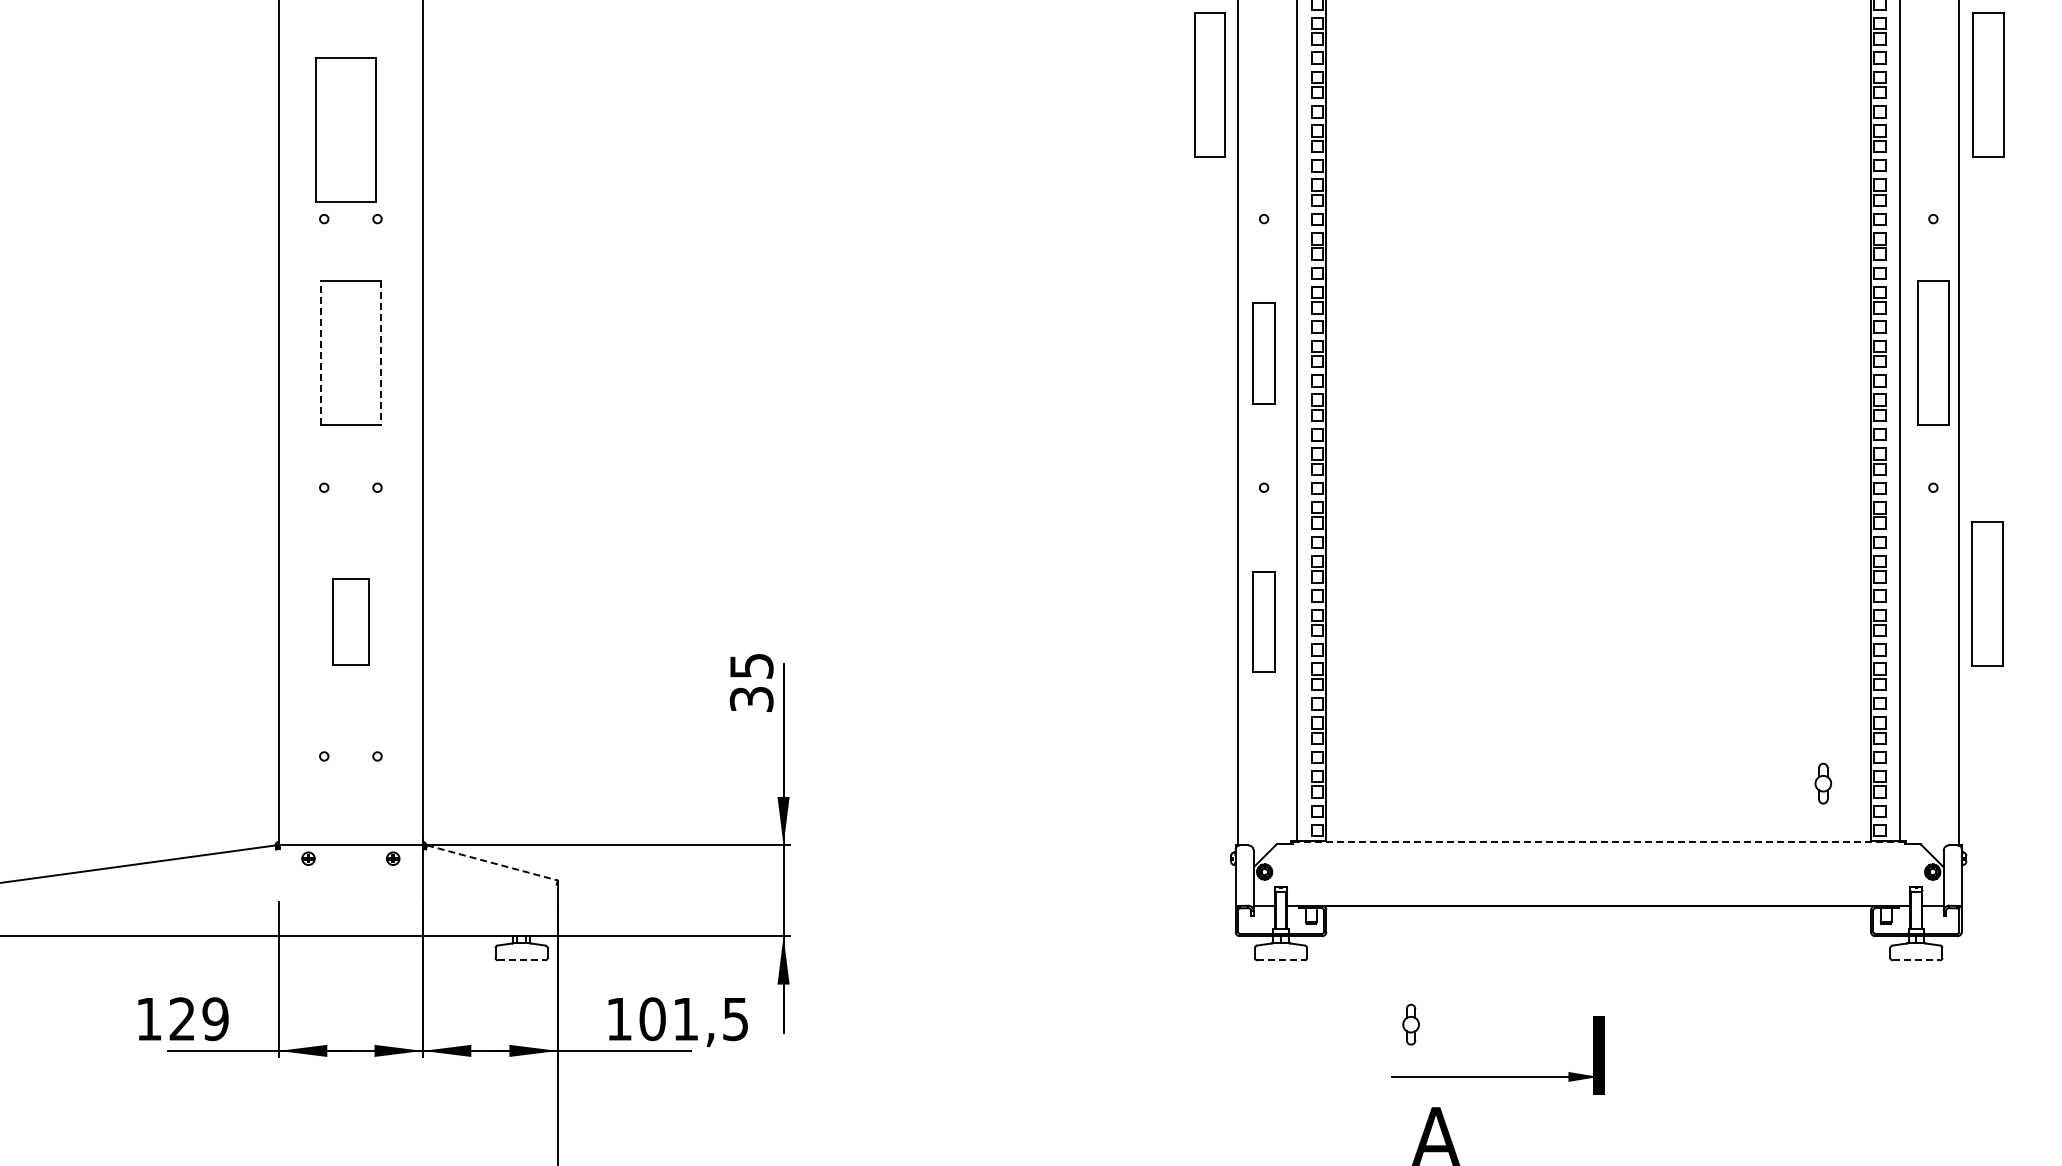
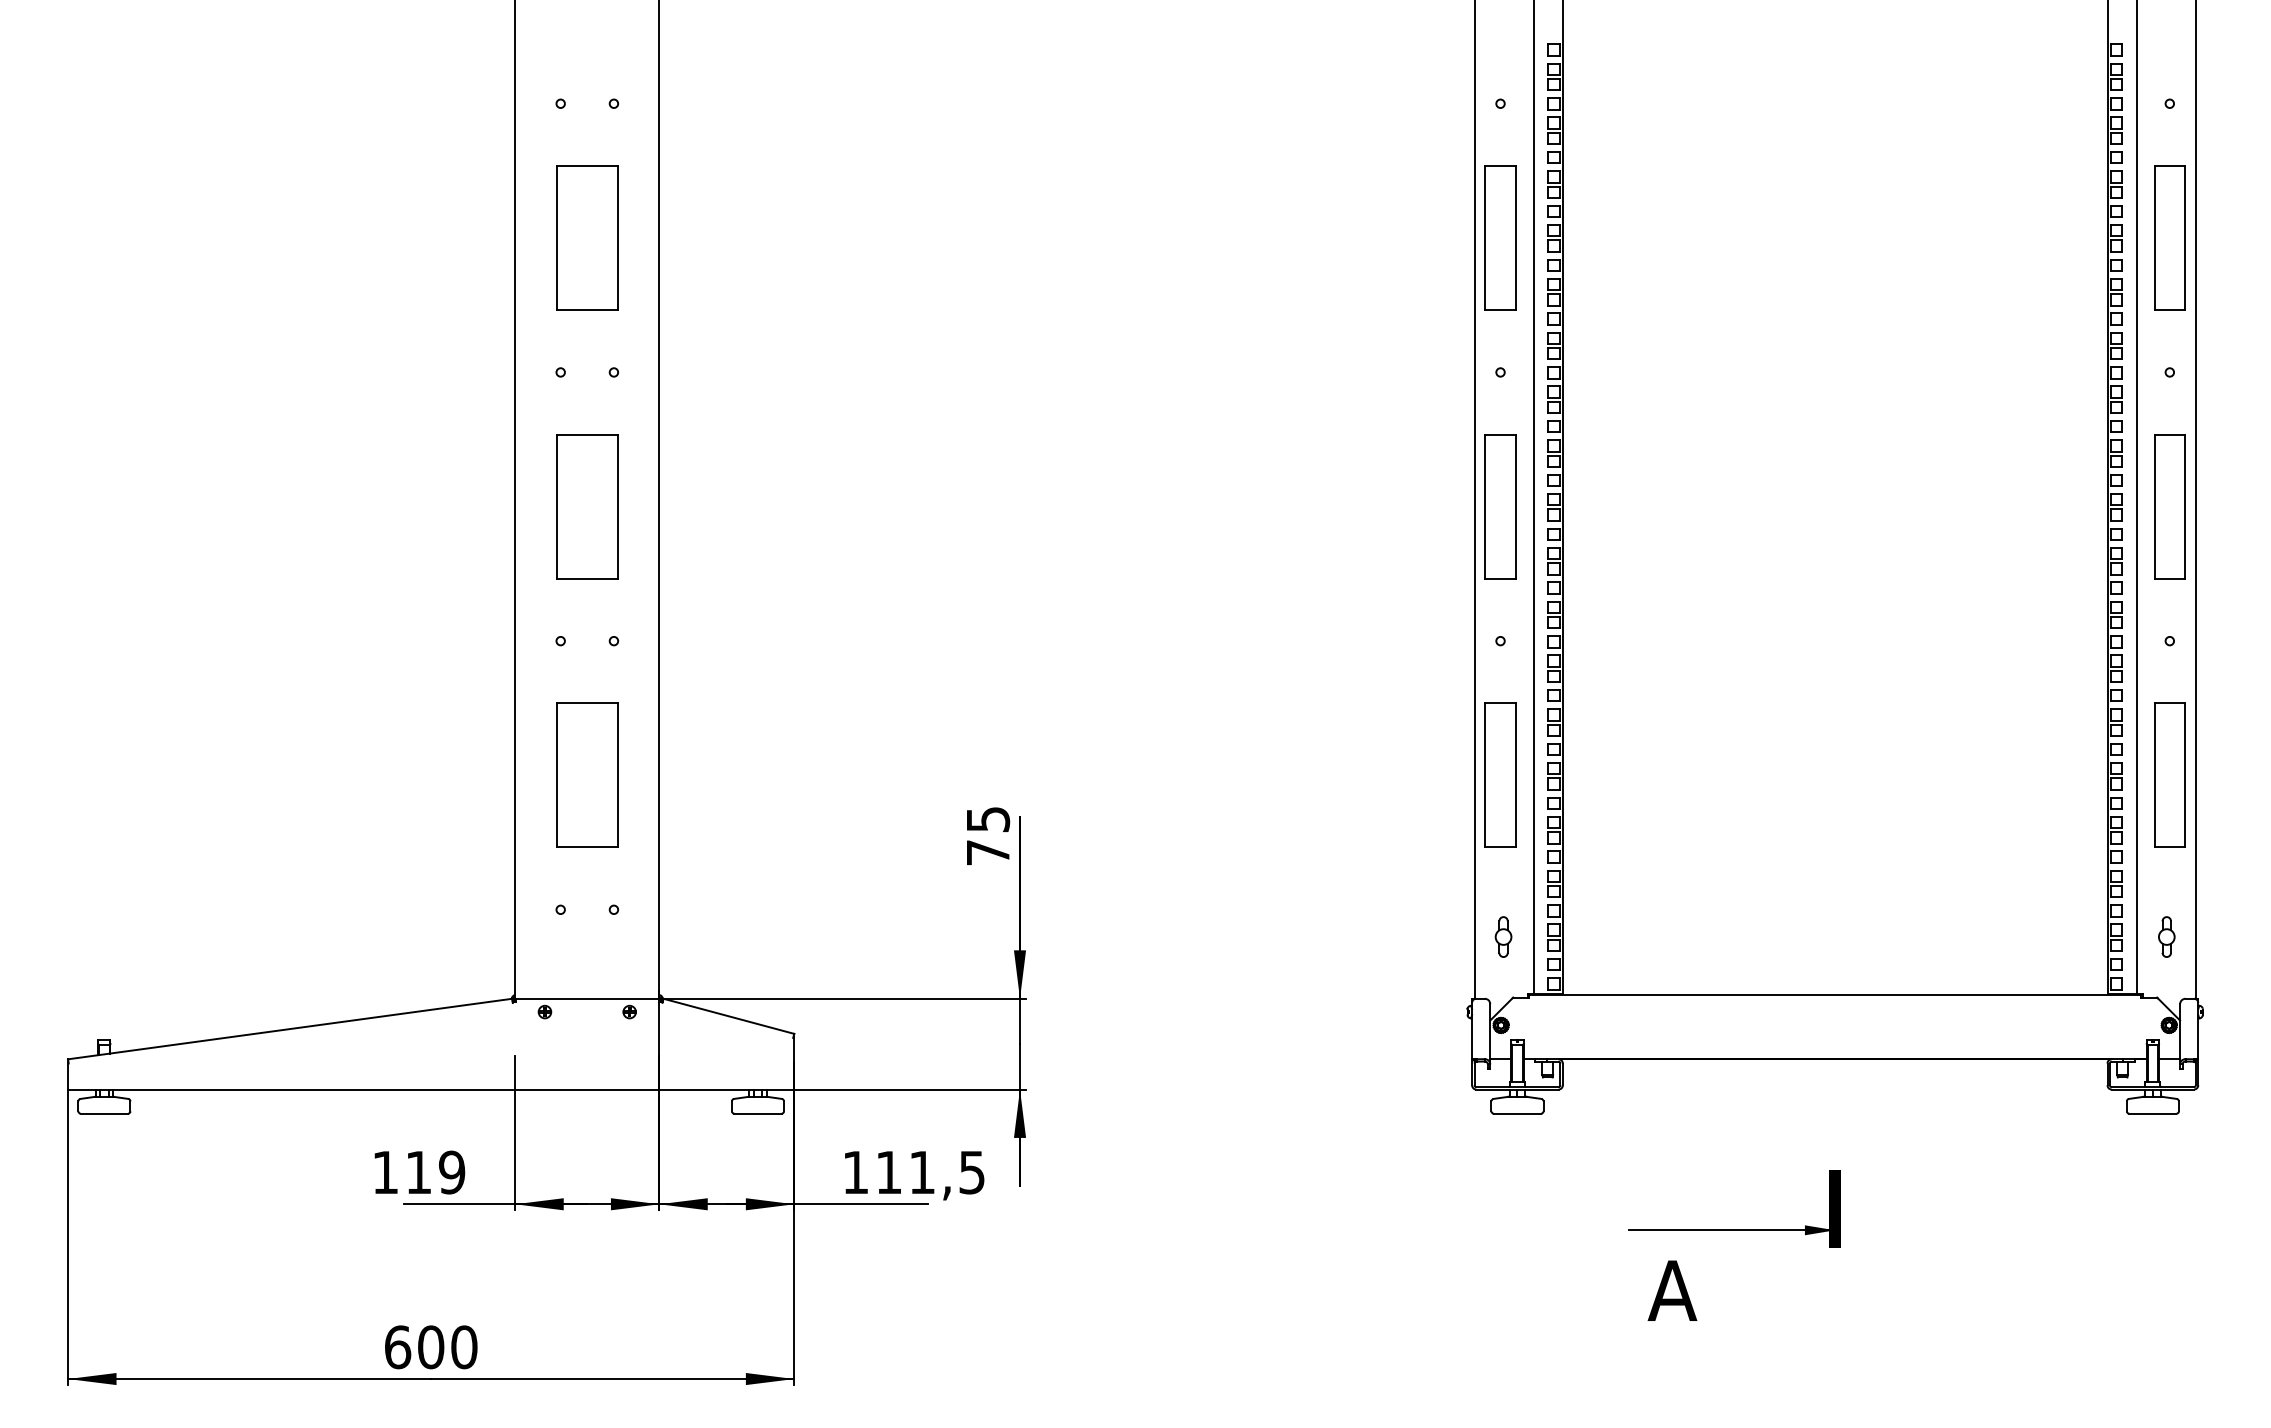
part: (1210, 84) -> (1500, 237), moved
part: (1988, 84) -> (2169, 237), moved
part: (346, 129) -> (587, 237), moved
line: (321, 353) -> (557, 506), dashed -> solid
part: (1264, 353) -> (1500, 506), size x1.43
line: (381, 354) -> (617, 507), dashed -> solid
part: (1987, 593) -> (2169, 774), moved
part: (351, 621) -> (587, 774), size x1.67
part: (1264, 621) -> (1500, 774), size x1.43
text: (752, 699) -> (988, 852), 35 -> 75
part: (1823, 783) -> (2166, 936), moved
line: (1599, 842) -> (1835, 995), dashed -> solid
line: (492, 863) -> (728, 1016), dashed -> solid
line: (521, 960) -> (757, 1113), dashed -> solid
line: (1281, 960) -> (1517, 1113), dashed -> solid
line: (1916, 960) -> (2152, 1113), dashed -> solid
text: (182, 1018) -> (418, 1171), 129 -> 119
text: (653, 1019) -> (889, 1172), 101,5 -> 111,5
part: (1411, 1024) -> (1503, 936), moved

